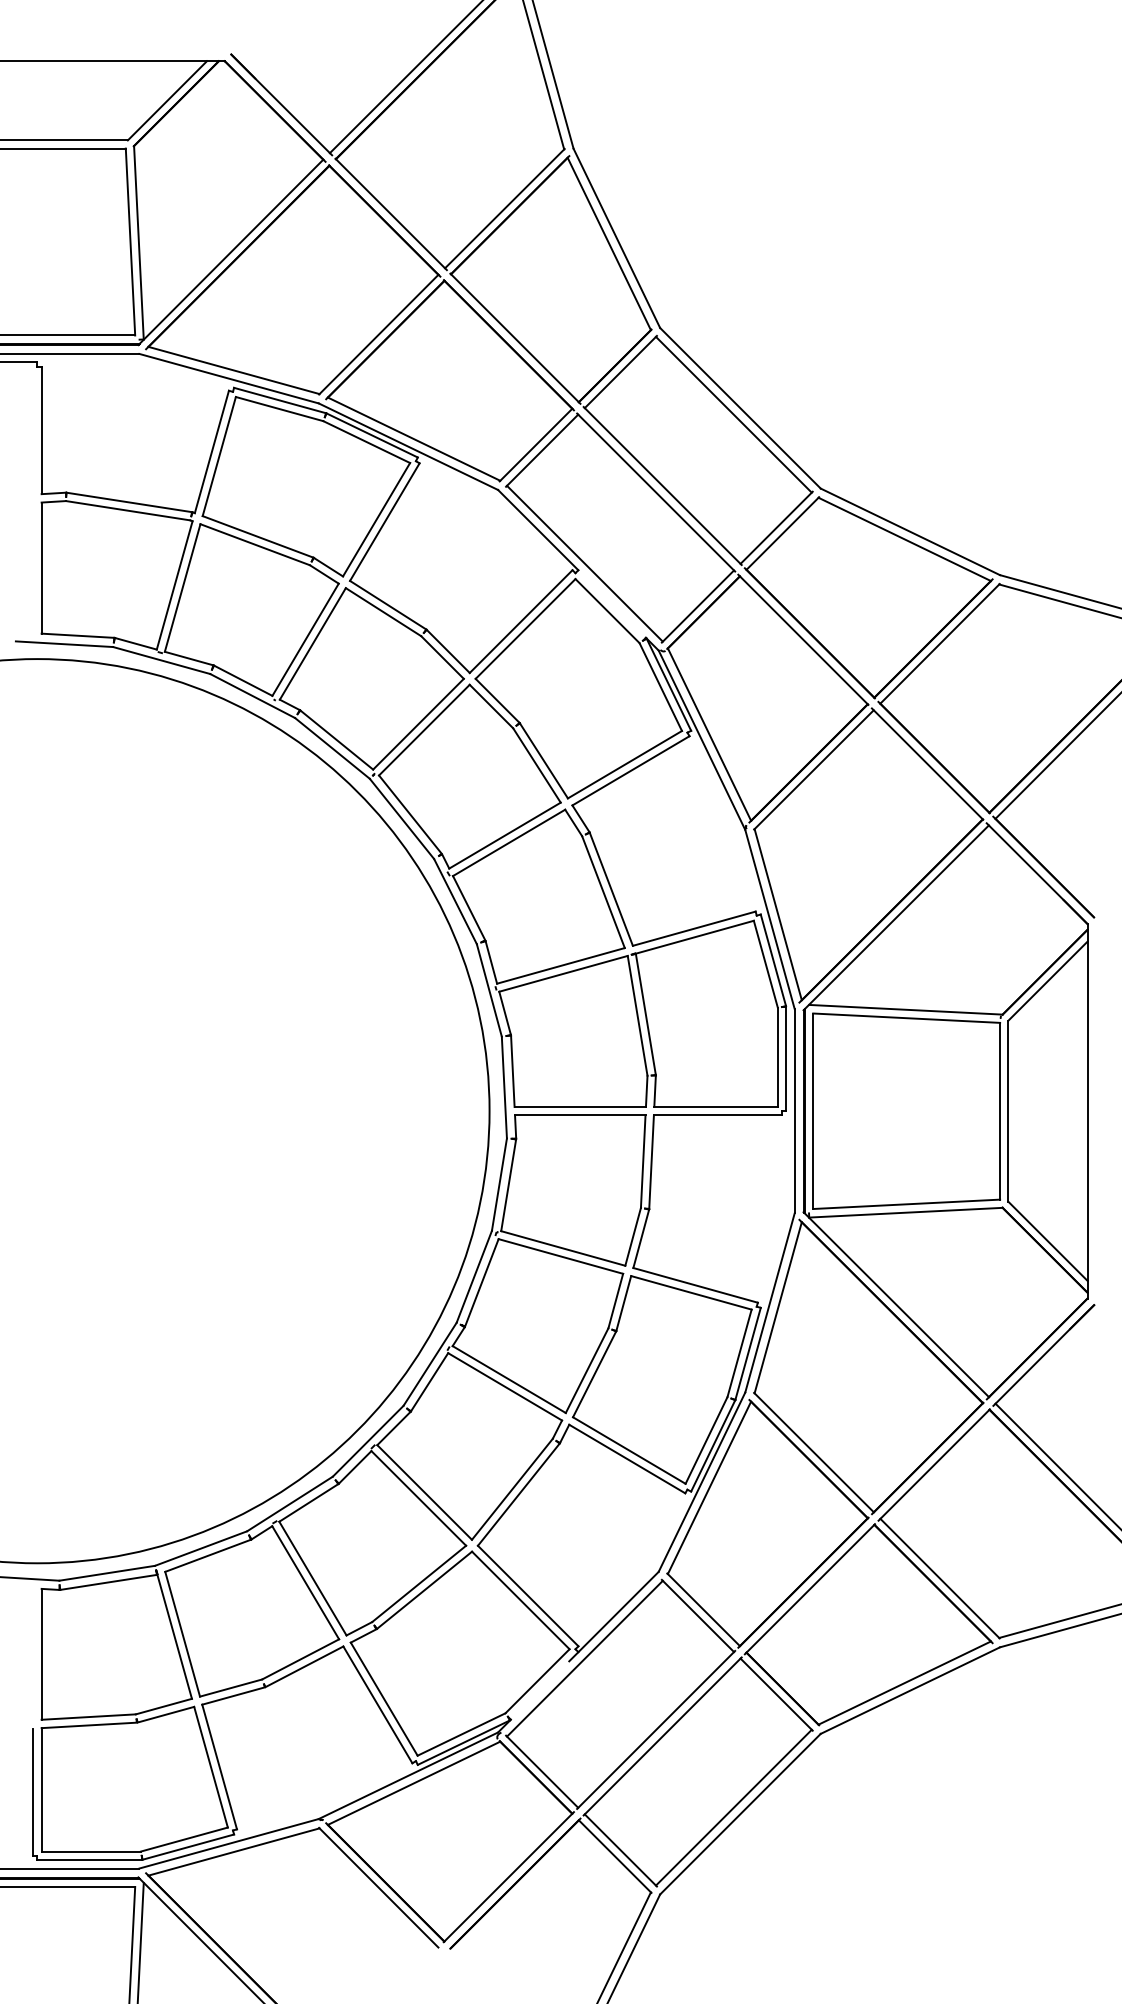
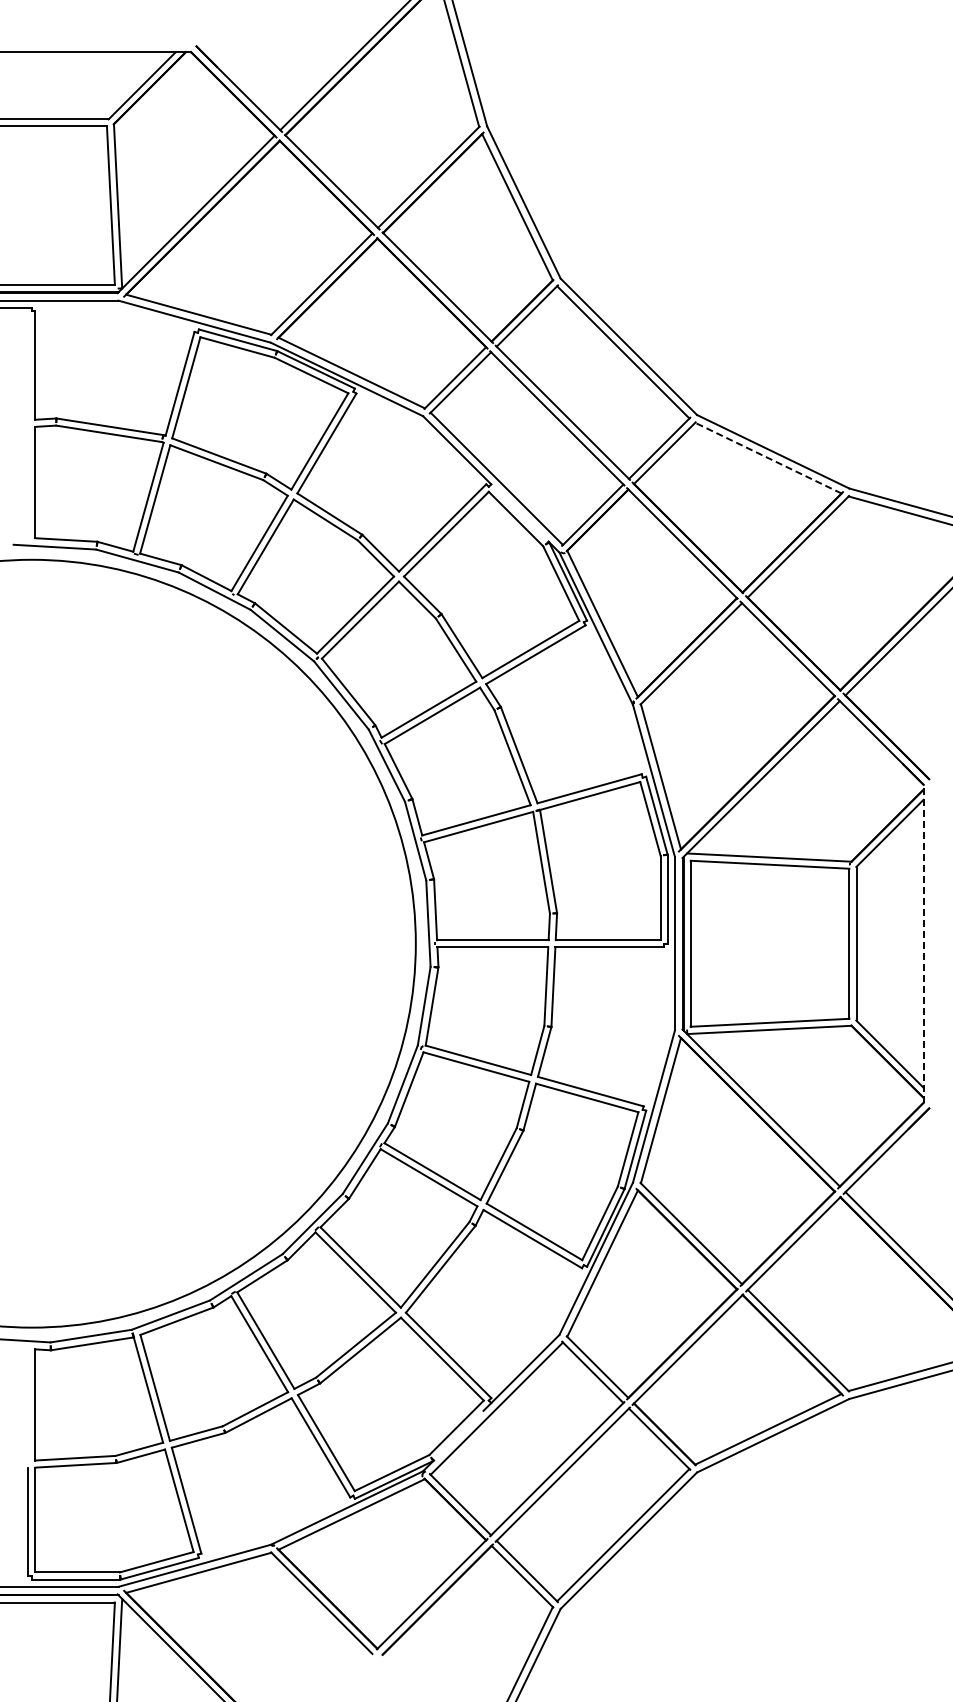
line: (903, 538) -> (767, 457), solid -> dashed
line: (1087, 1110) -> (923, 943), solid -> dashed

